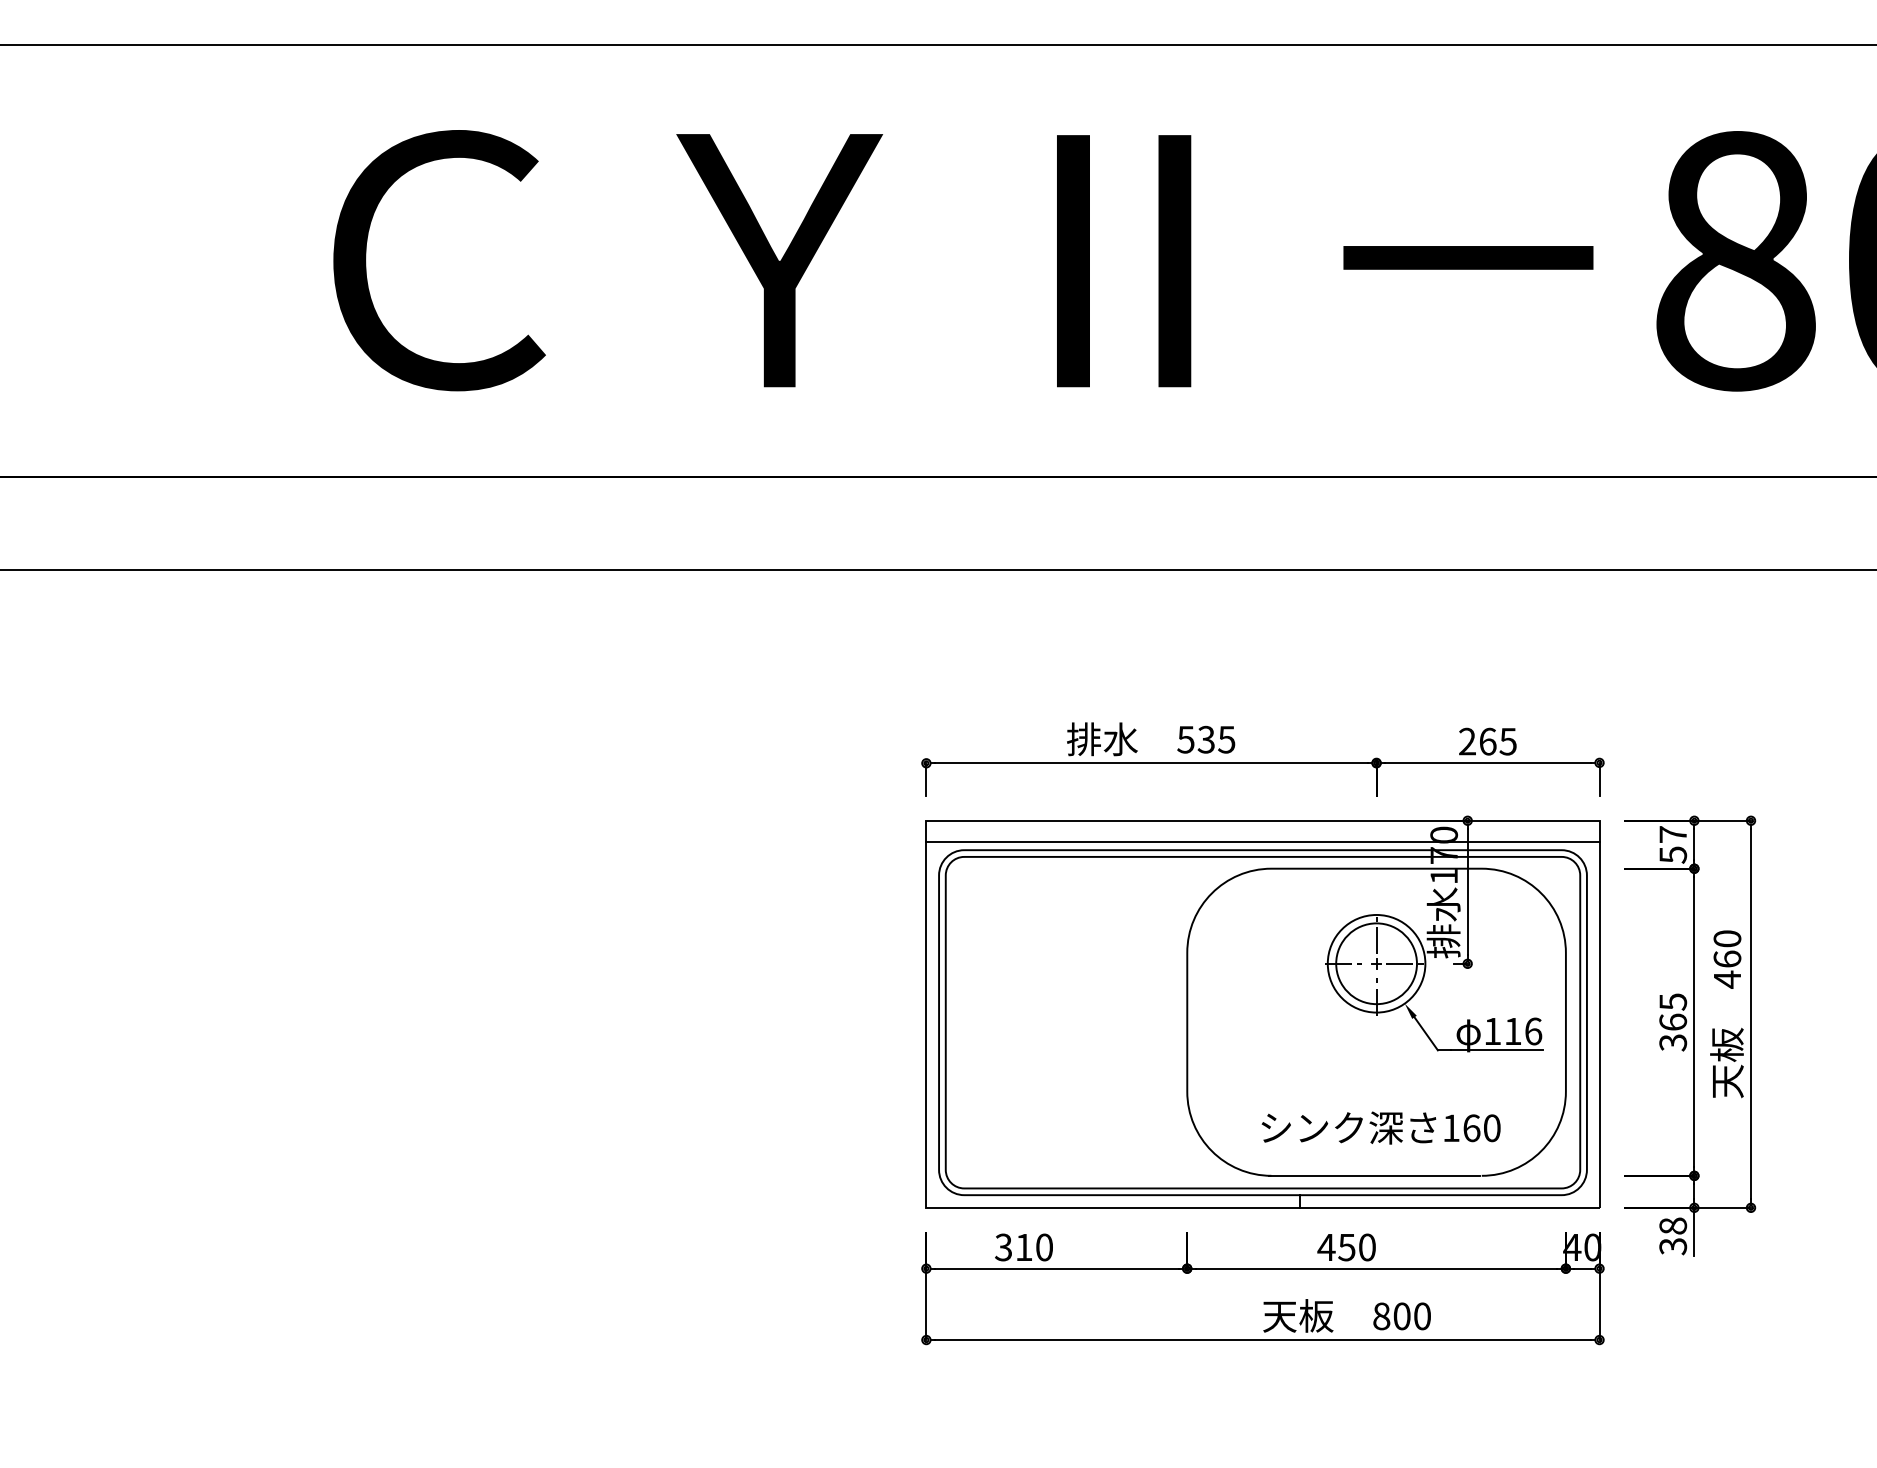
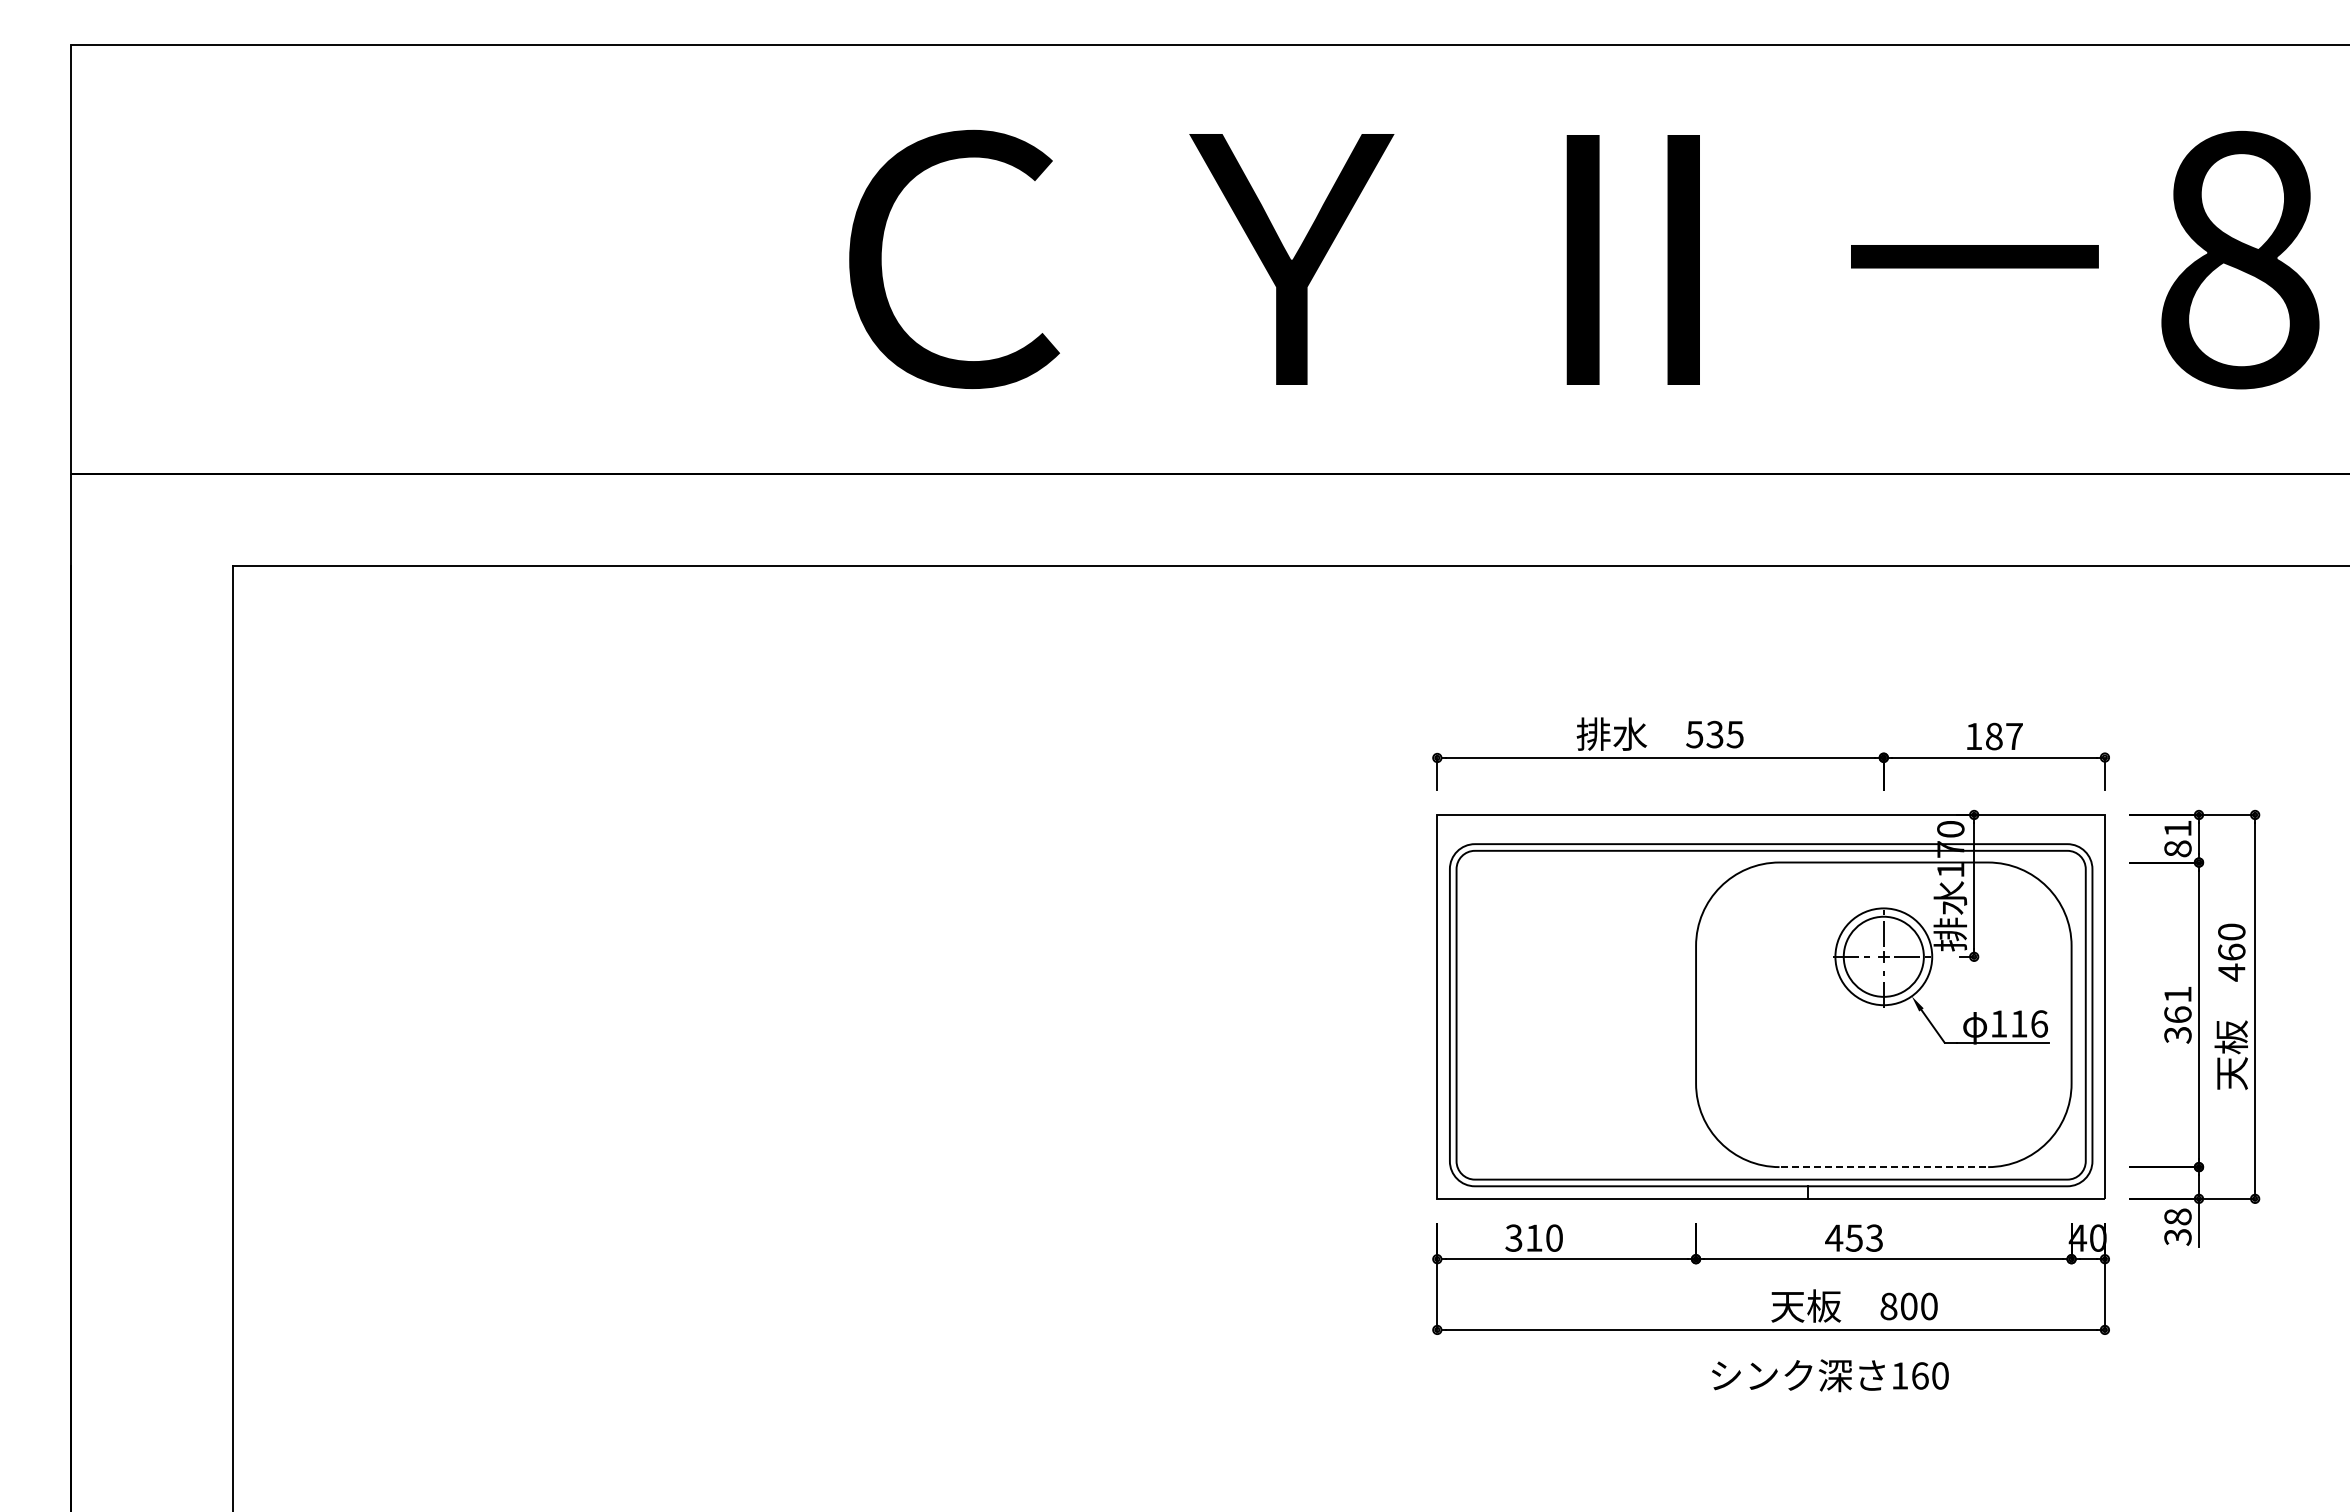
text: (1487, 741) -> (1993, 736), 265 -> 187
line: (1262, 841) -> (1770, 835), removed
text: (1672, 844) -> (2177, 838), 57 -> 81
text: (1672, 1001) -> (2177, 994), 365 -> 361
text: (1381, 1127) -> (1830, 1375), moved
line: (1374, 1176) -> (1881, 1167), solid -> dashed
text: (1367, 1246) -> (1874, 1237), 450 -> 453

